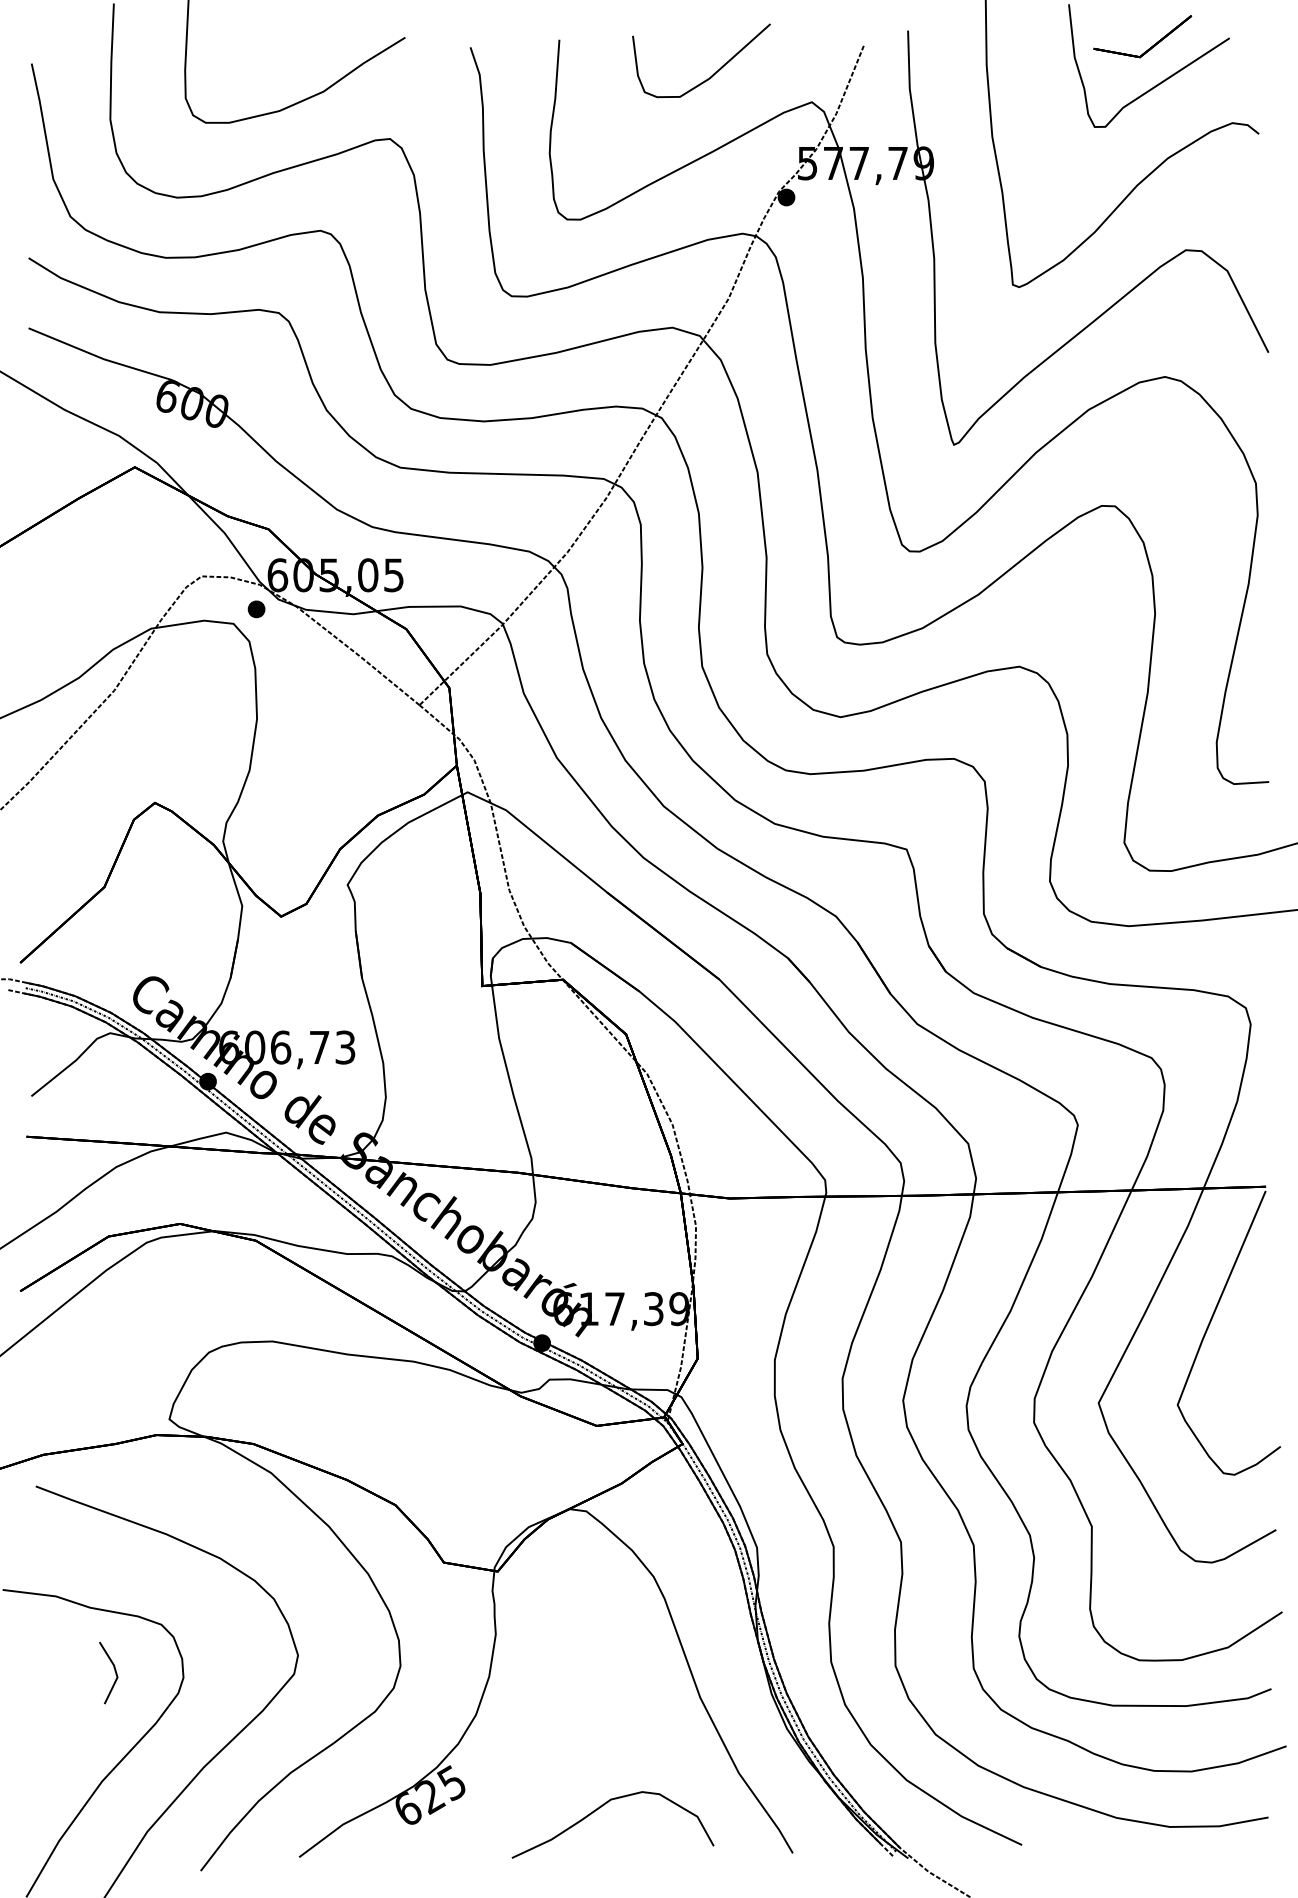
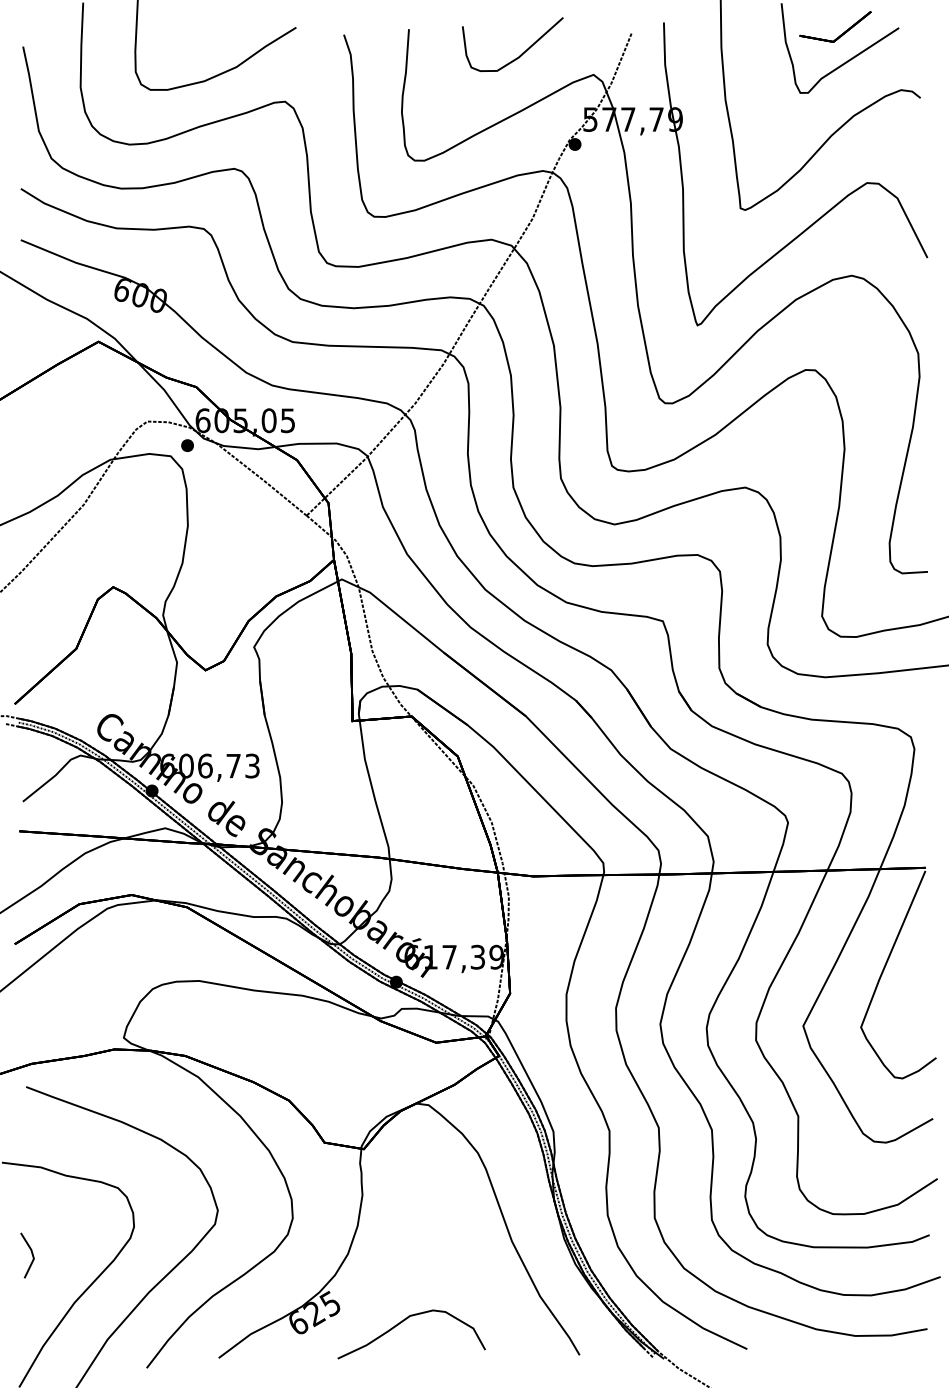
line: (114, 1671) -> (31, 1254), moved
curve: (600, 1808) -> (402, 1322), moved

